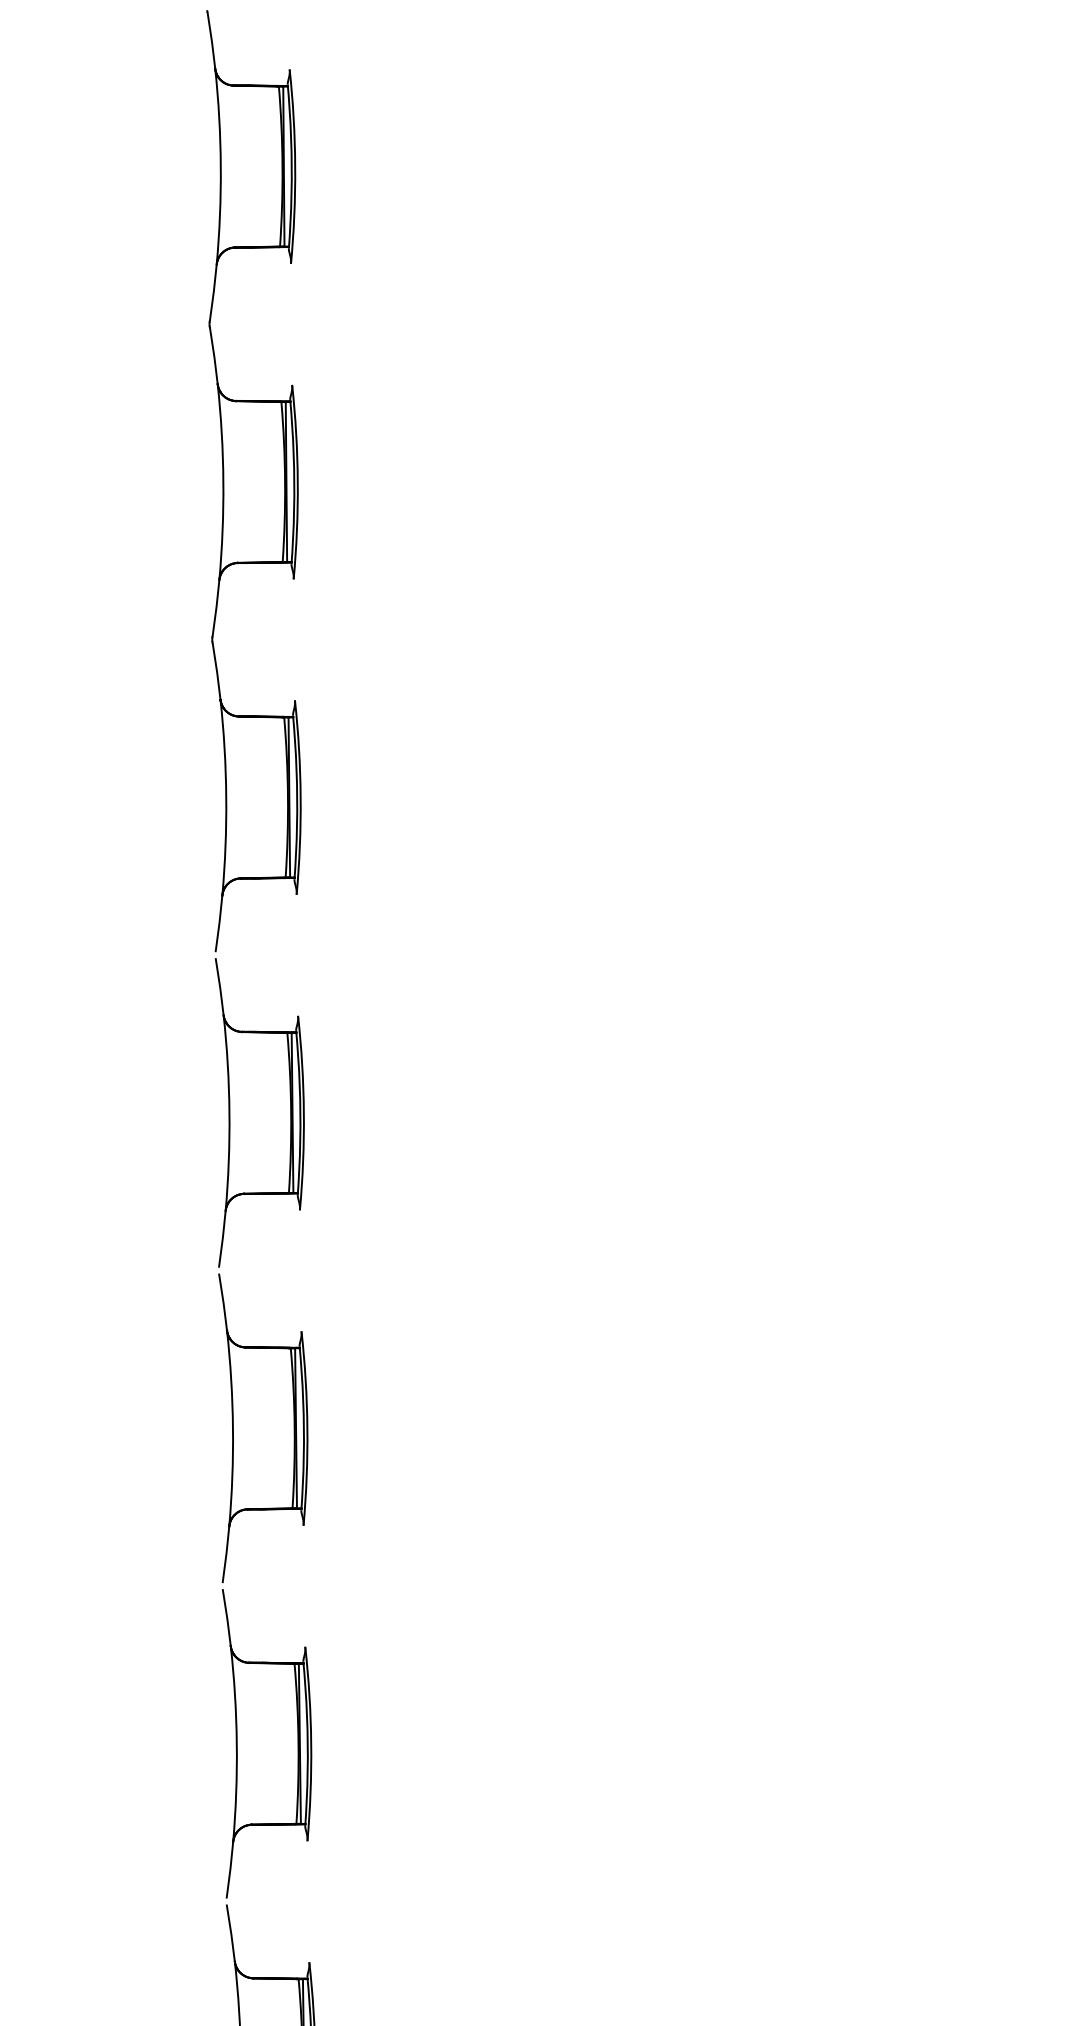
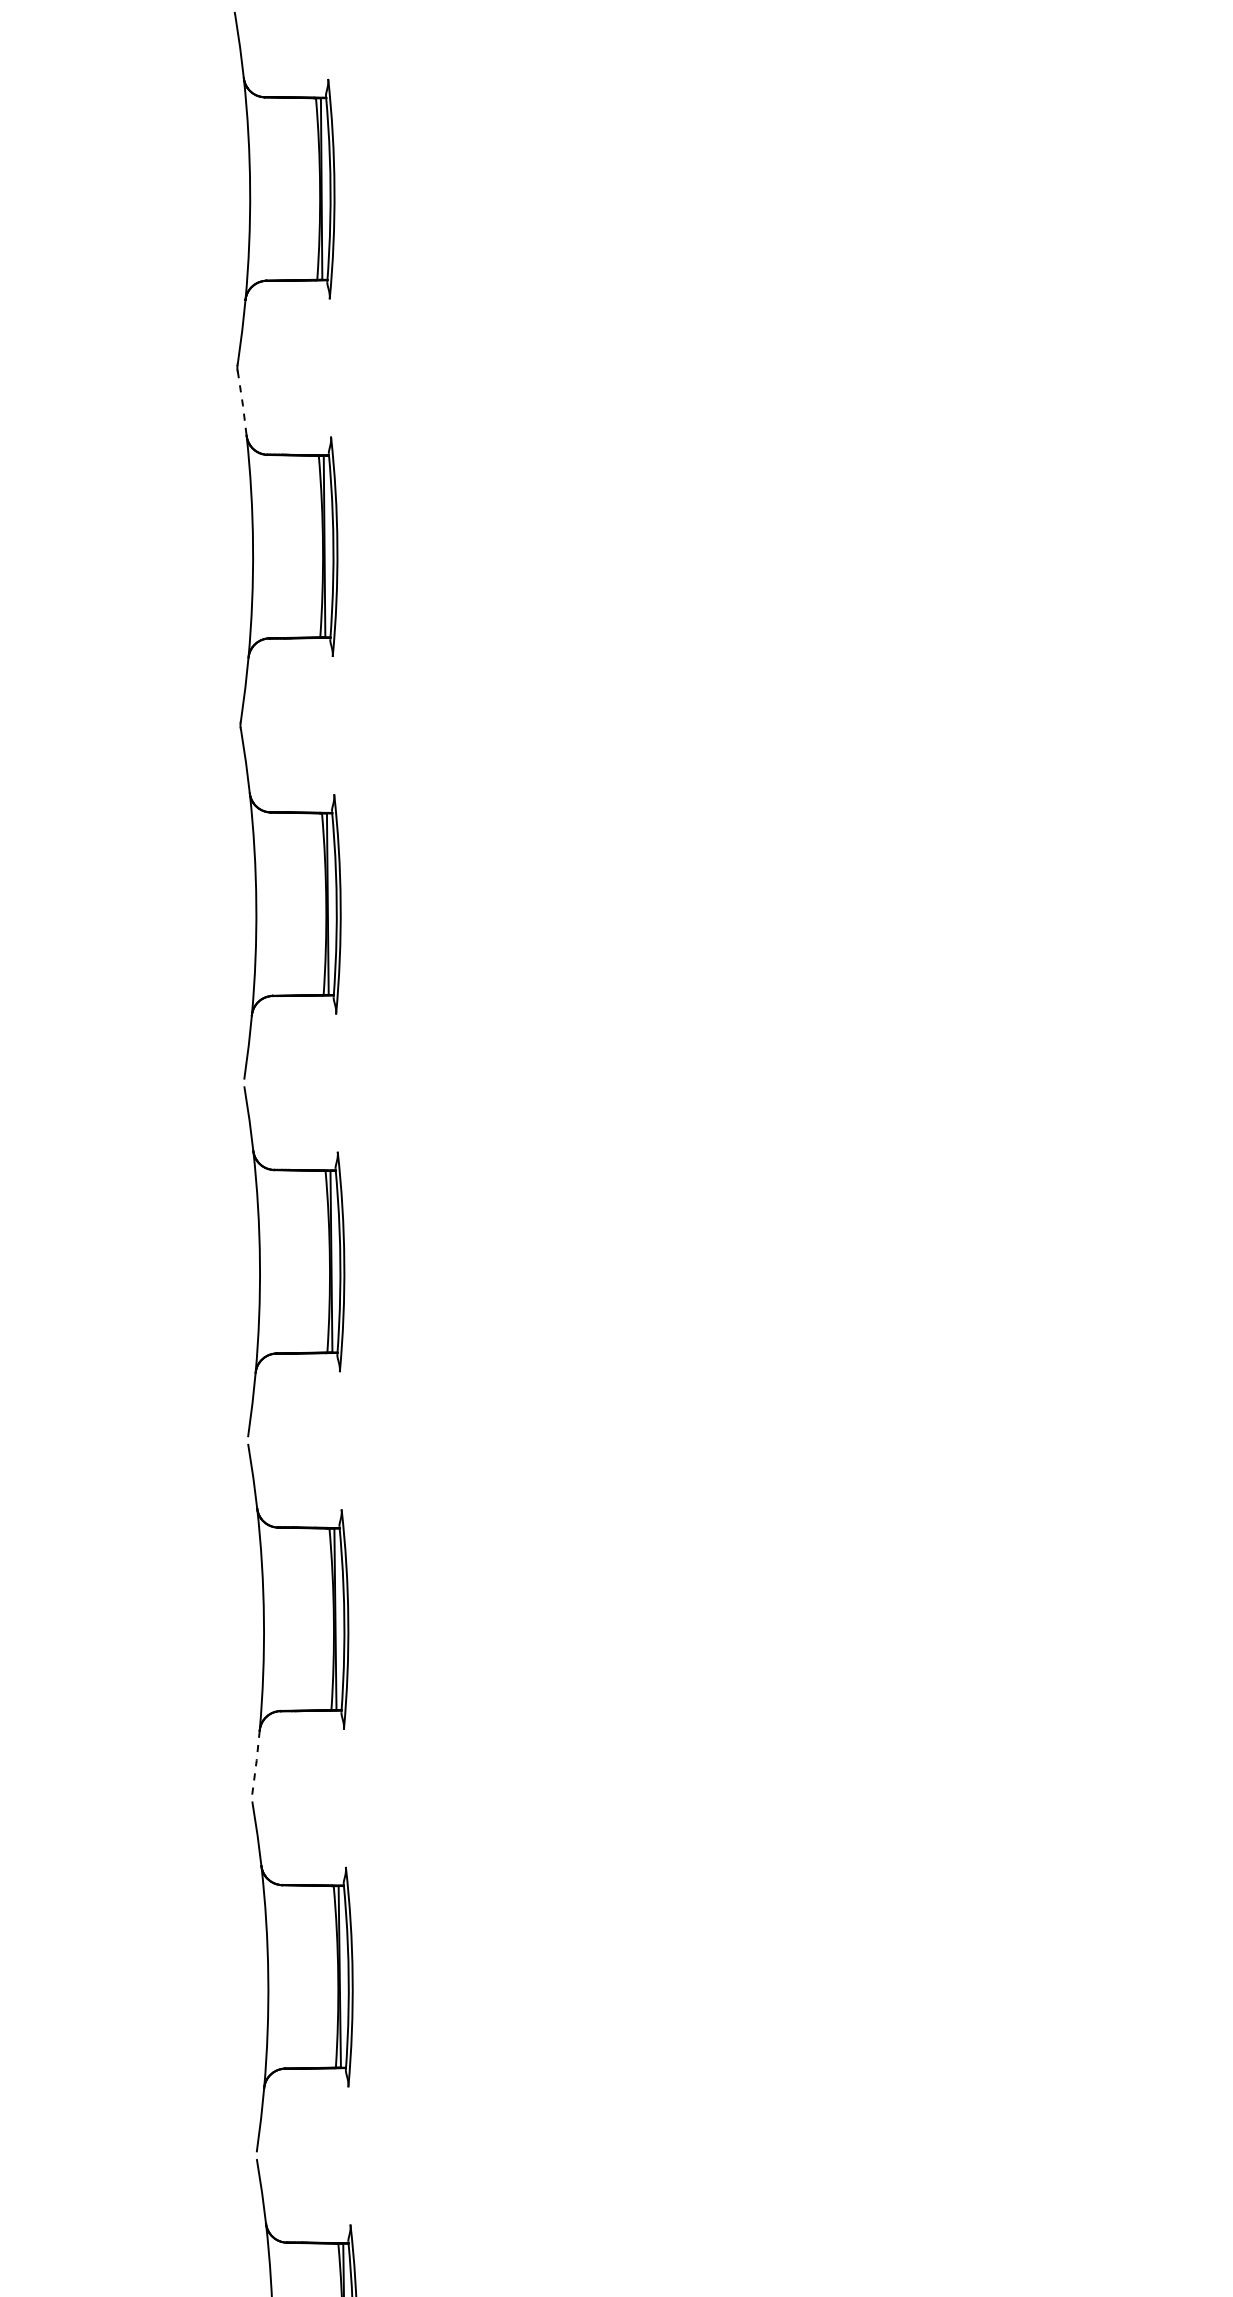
line: (214, 356) -> (242, 404), solid -> dashed
line: (226, 1554) -> (256, 1762), solid -> dashed

